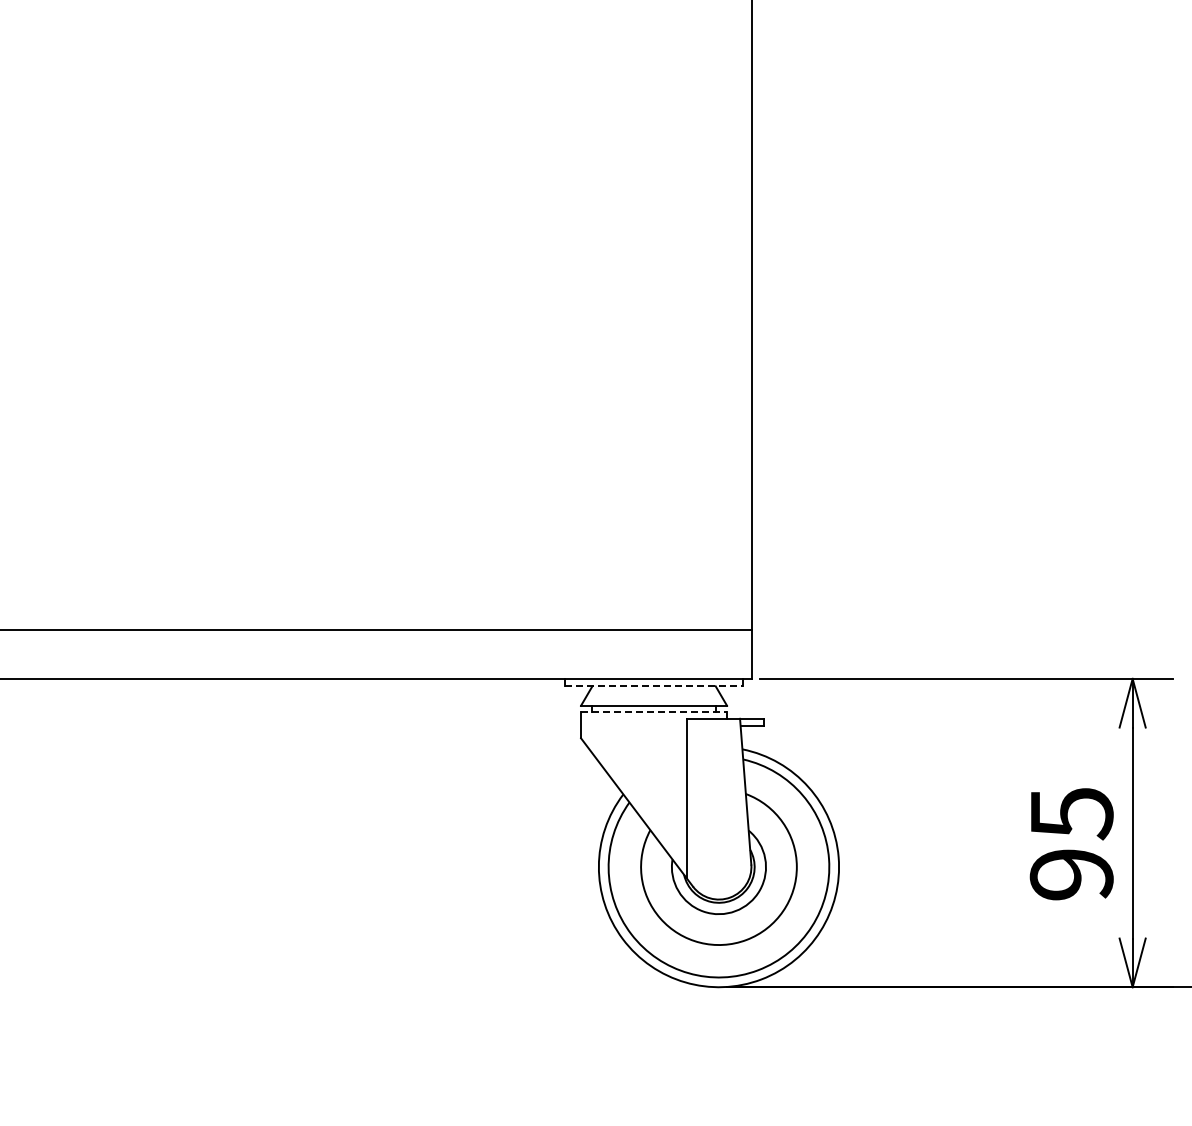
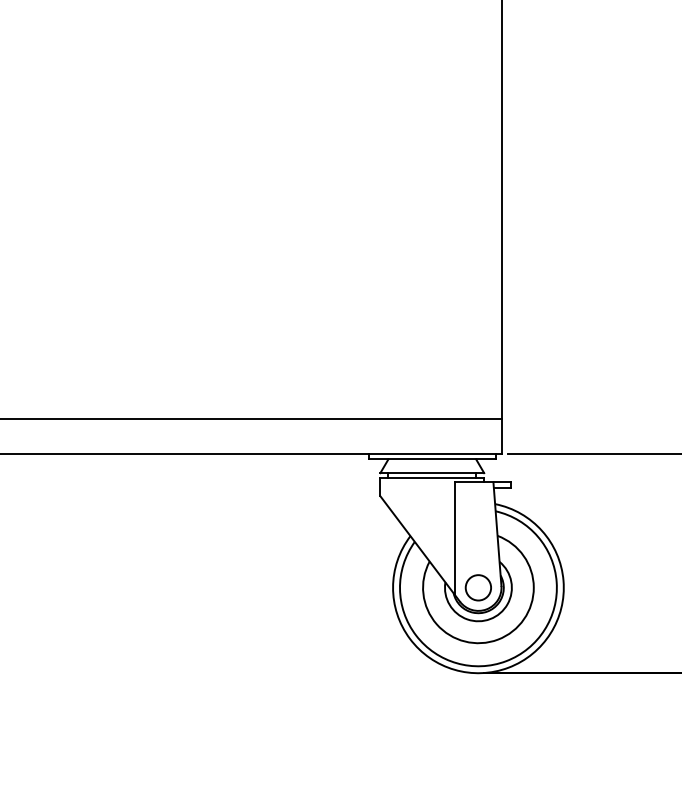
line: (654, 686) -> (432, 459), dashed -> solid
line: (654, 712) -> (432, 477), dashed -> solid
circle: (718, 866) -> (478, 587), added

